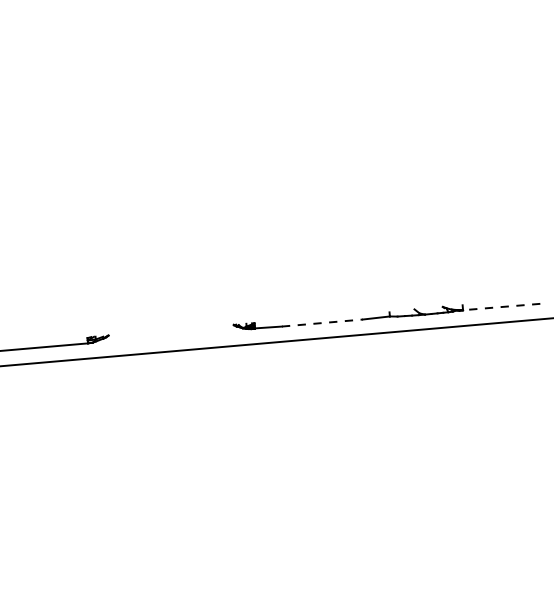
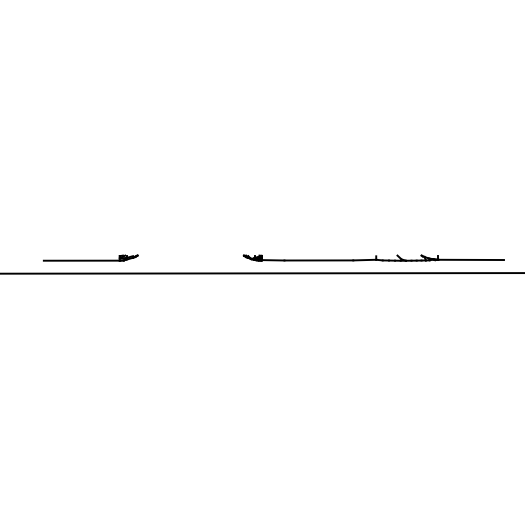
line: (502, 306) -> (471, 259), dashed -> solid
line: (323, 323) -> (319, 260), dashed -> solid

